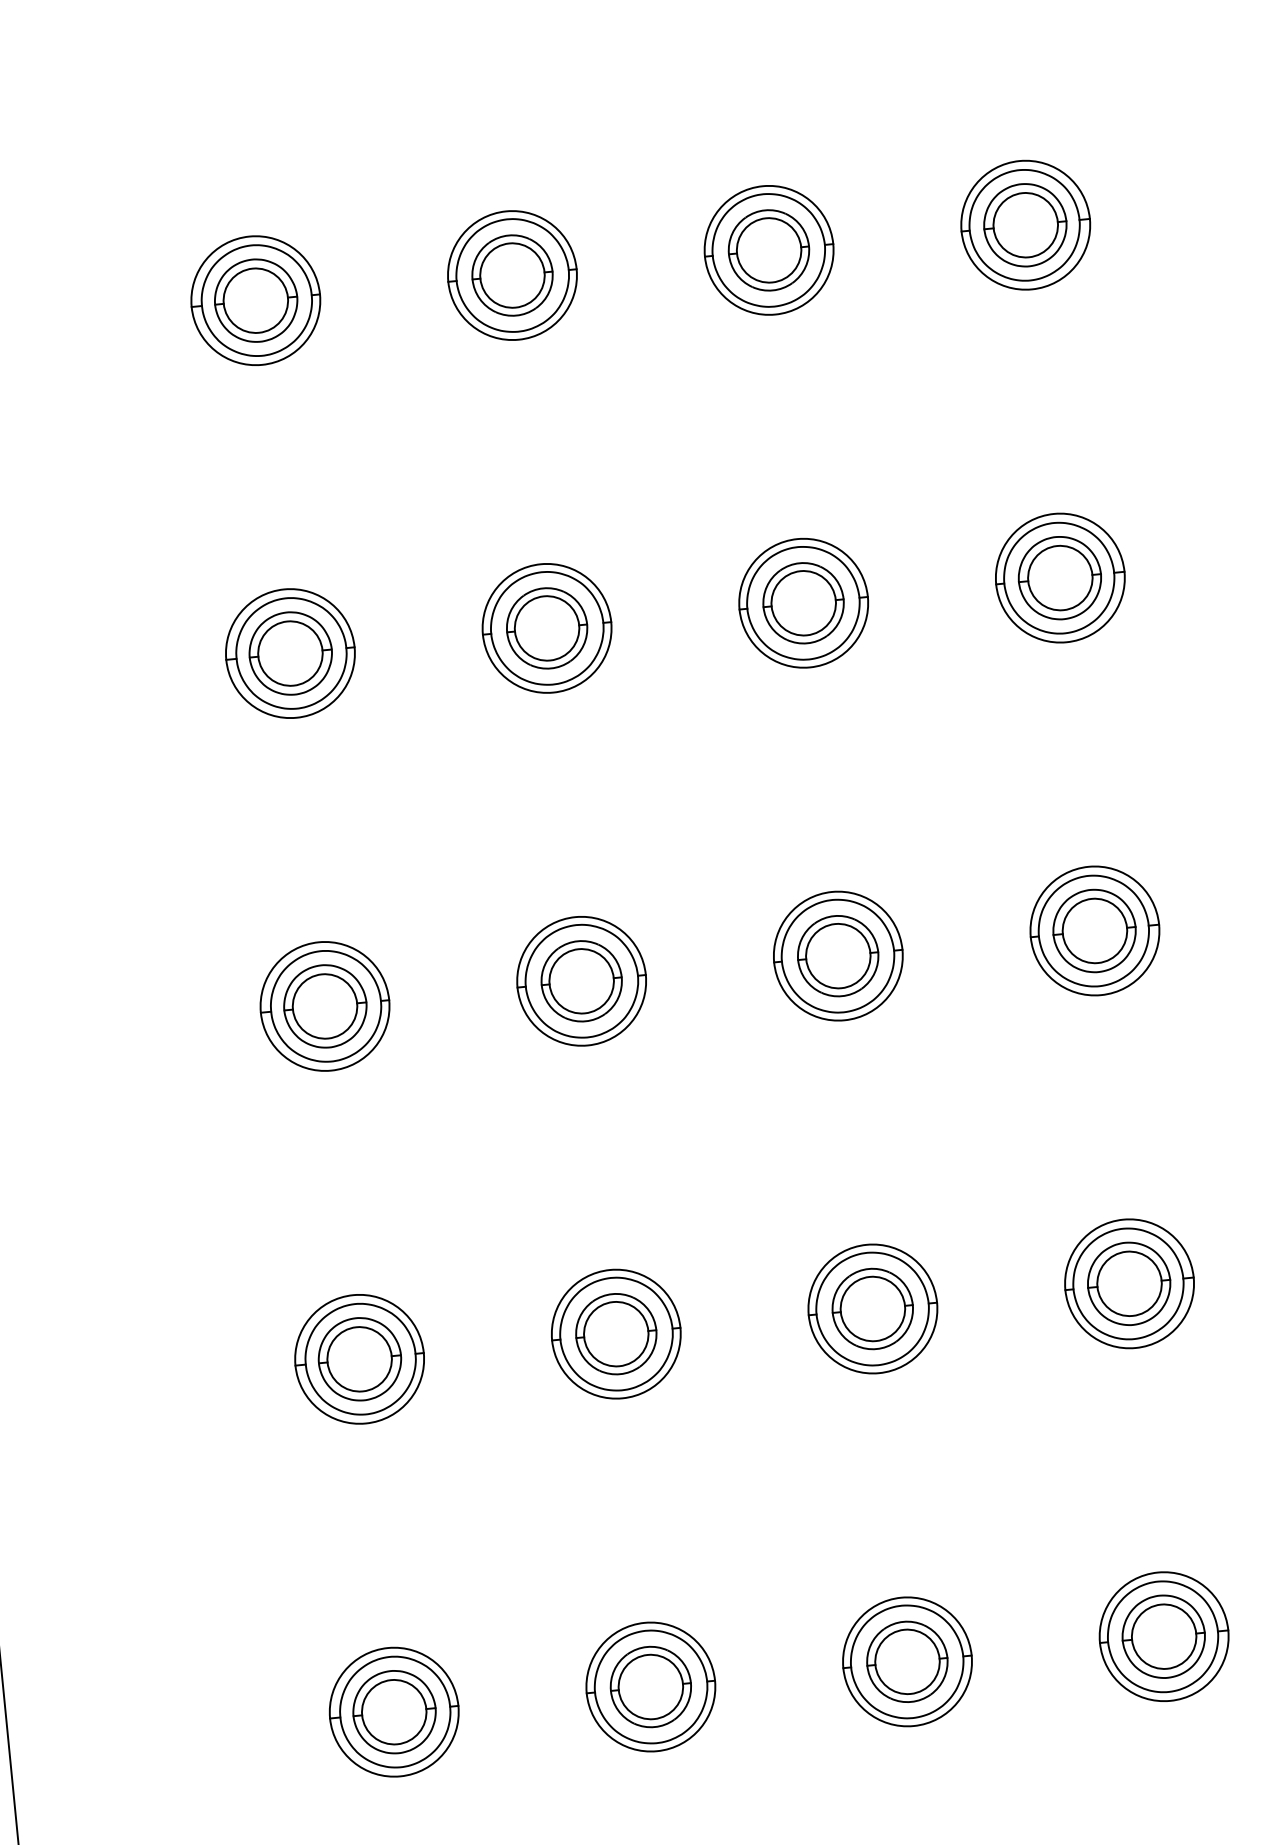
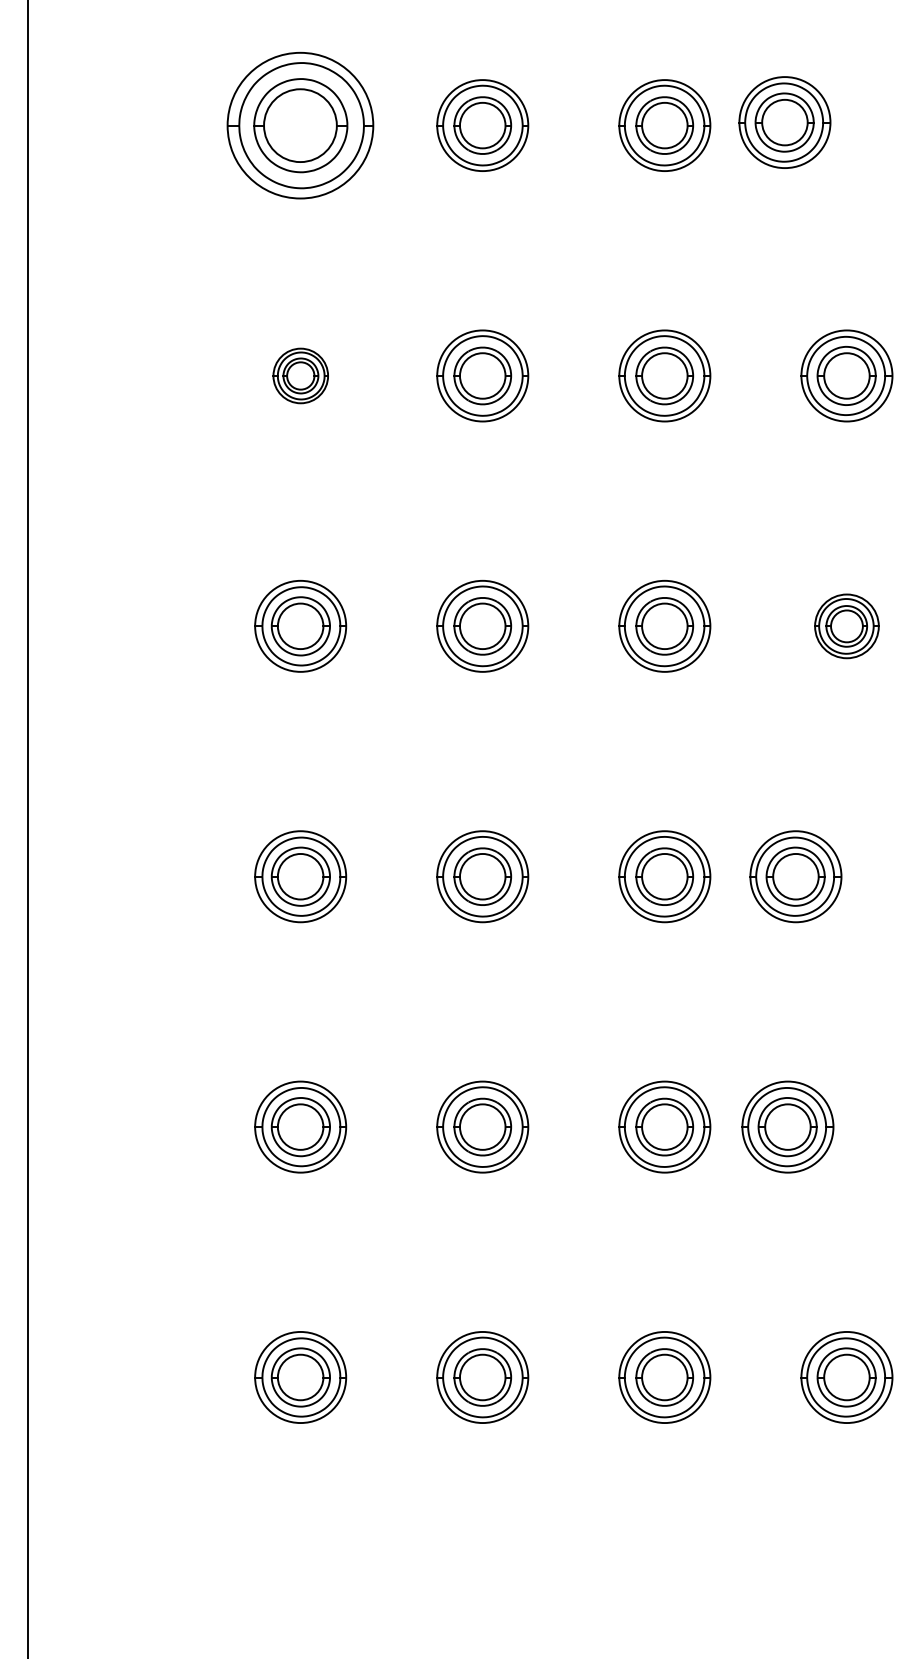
part: (1025, 225) -> (784, 122), moved
part: (255, 300) -> (300, 125), size x1.6
part: (290, 652) -> (300, 375), size x0.6
part: (1094, 931) -> (846, 626), size x0.7
part: (1128, 1283) -> (795, 876), moved
part: (1163, 1635) -> (787, 1126), moved

